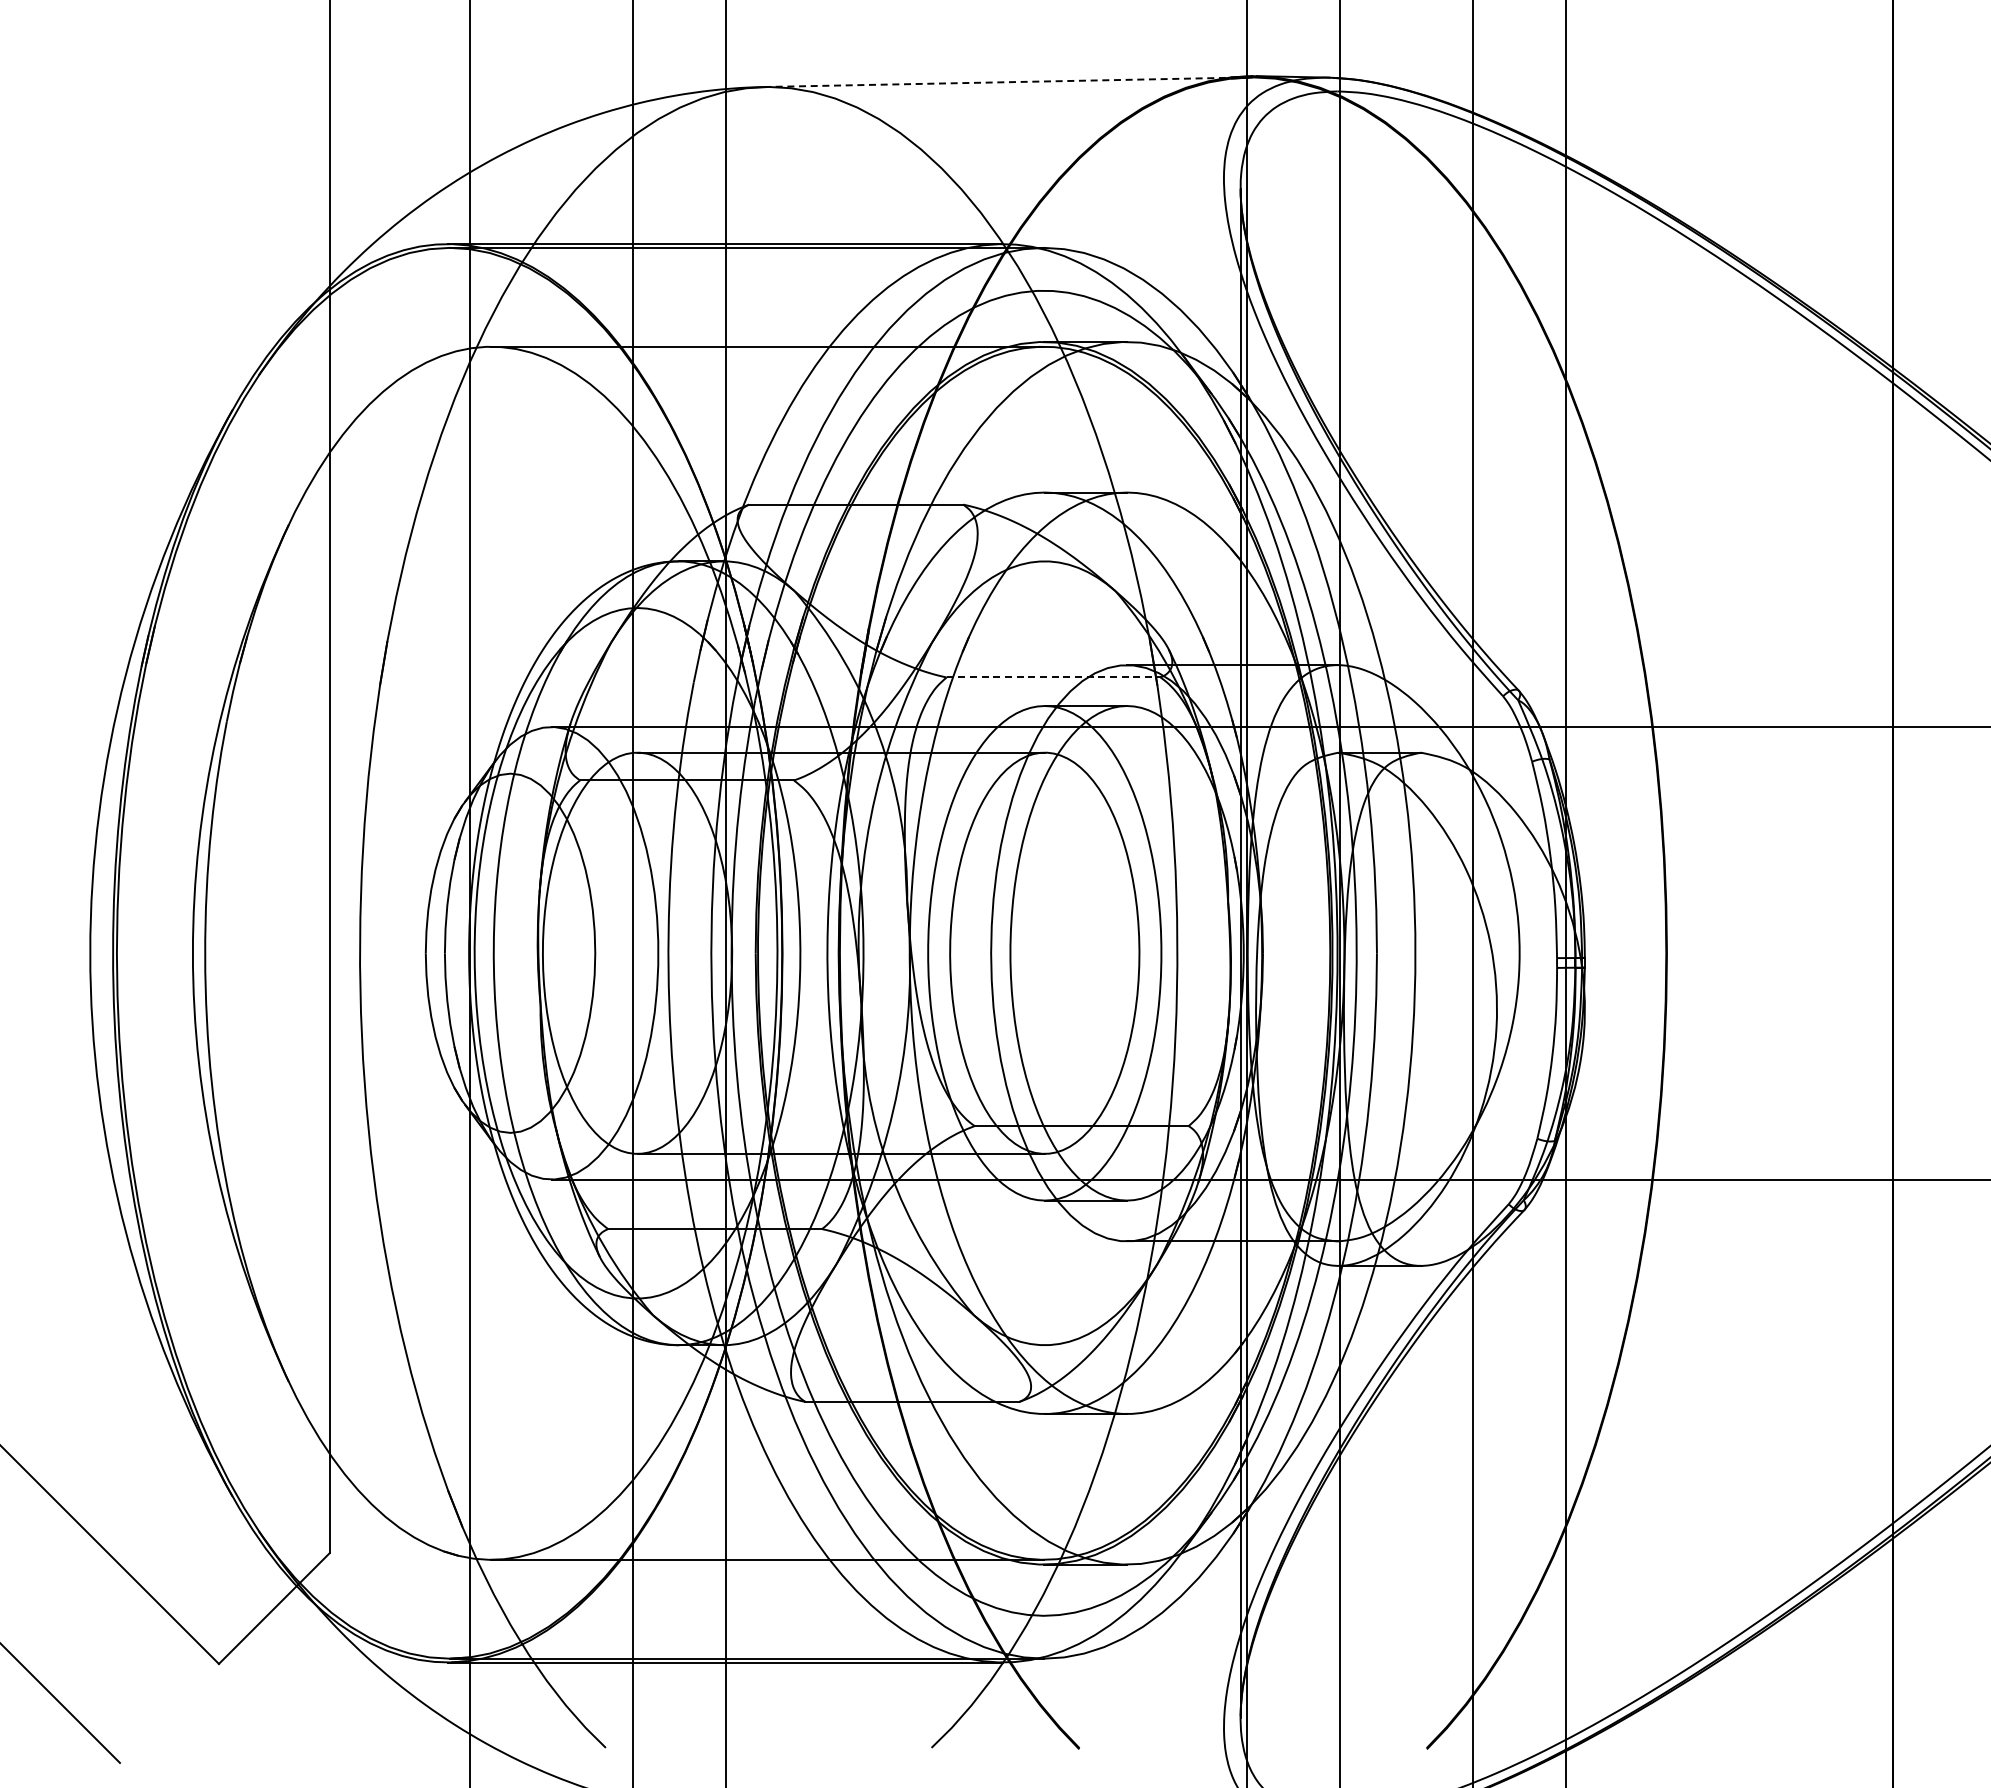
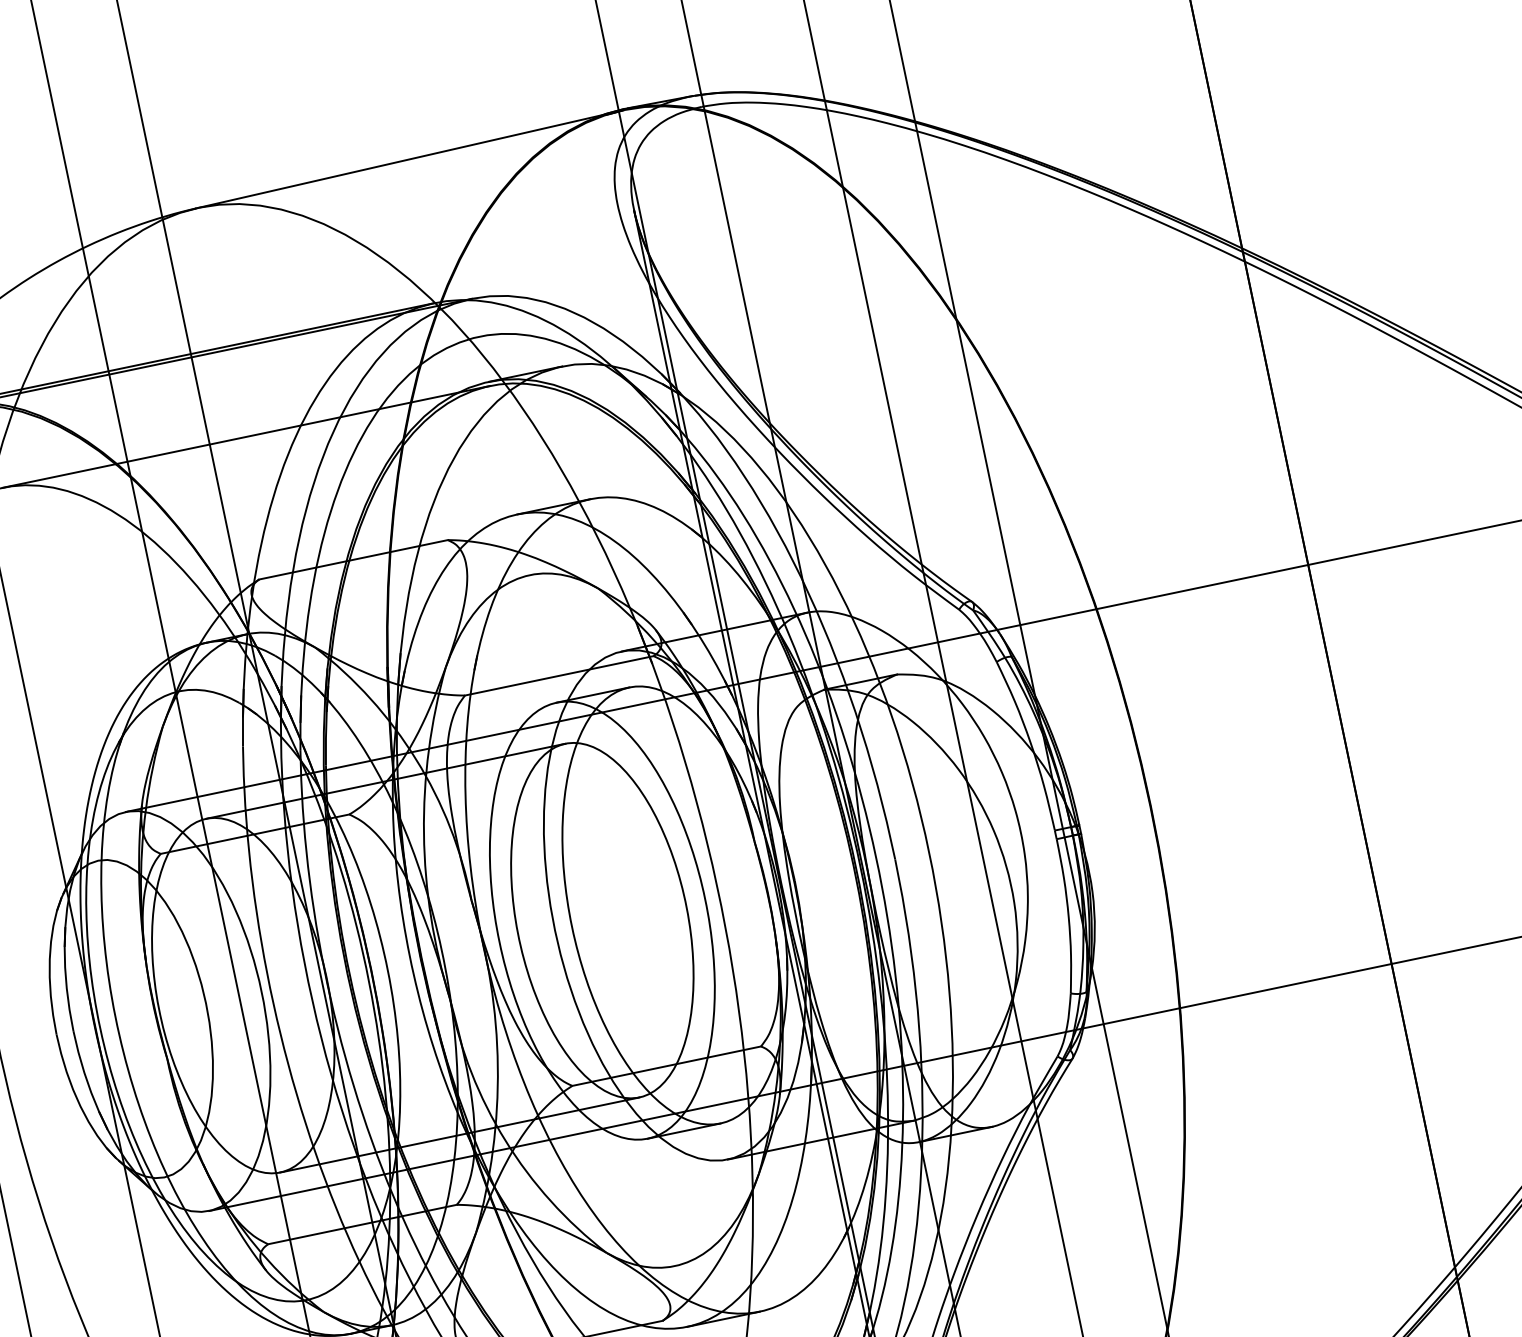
line: (1006, 82) -> (408, 159), dashed -> solid
line: (1053, 677) -> (559, 675), dashed -> solid

